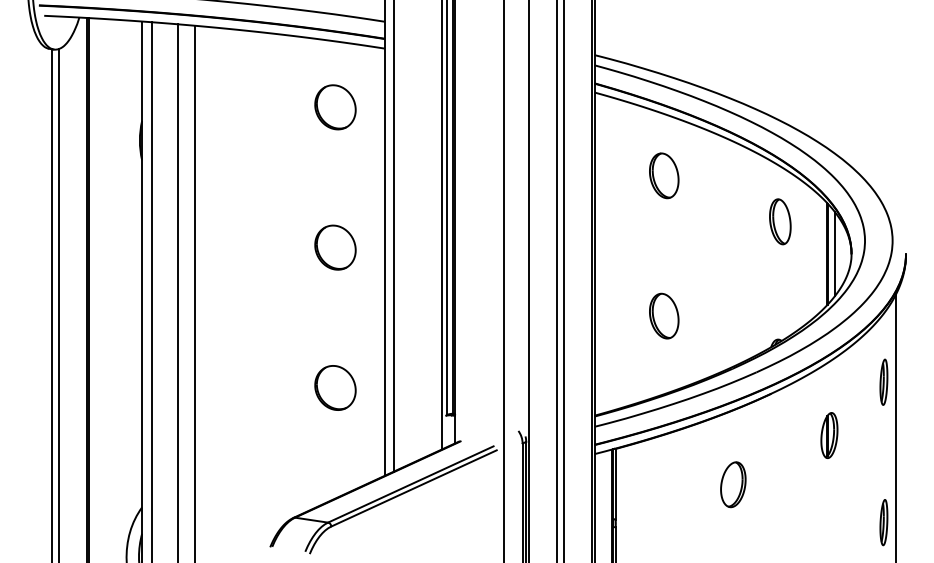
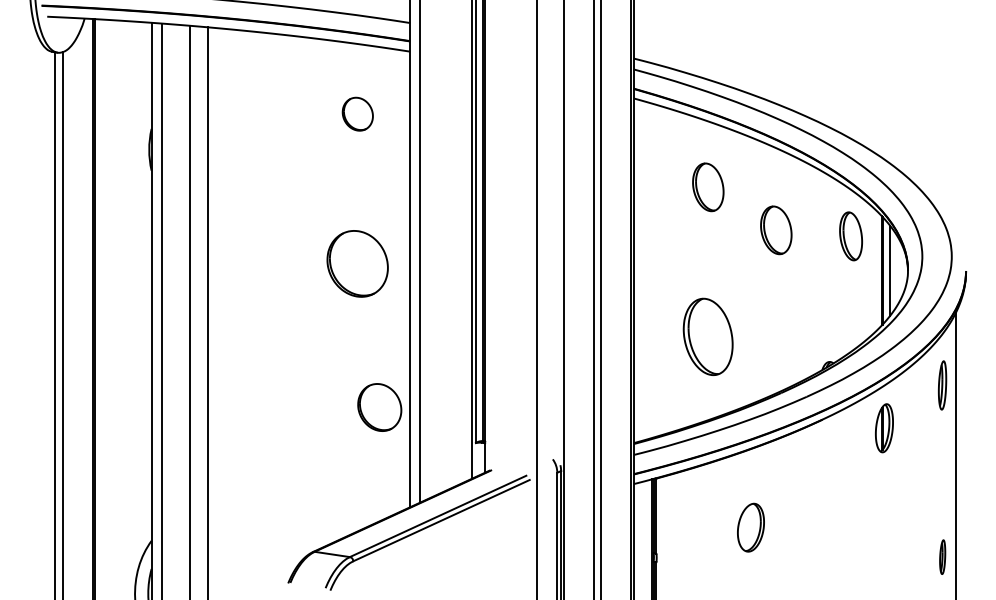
part: (335, 106) -> (357, 113), size x0.7
part: (728, 216) -> (776, 230), added
part: (779, 221) -> (850, 236), moved
part: (335, 247) -> (357, 263), size x1.4
part: (664, 315) -> (708, 336), size x1.6
part: (883, 382) -> (942, 385), moved
part: (335, 387) -> (379, 407), moved
part: (829, 435) -> (884, 428), moved
part: (732, 484) -> (750, 527), moved
part: (883, 523) -> (942, 557), size x0.7

